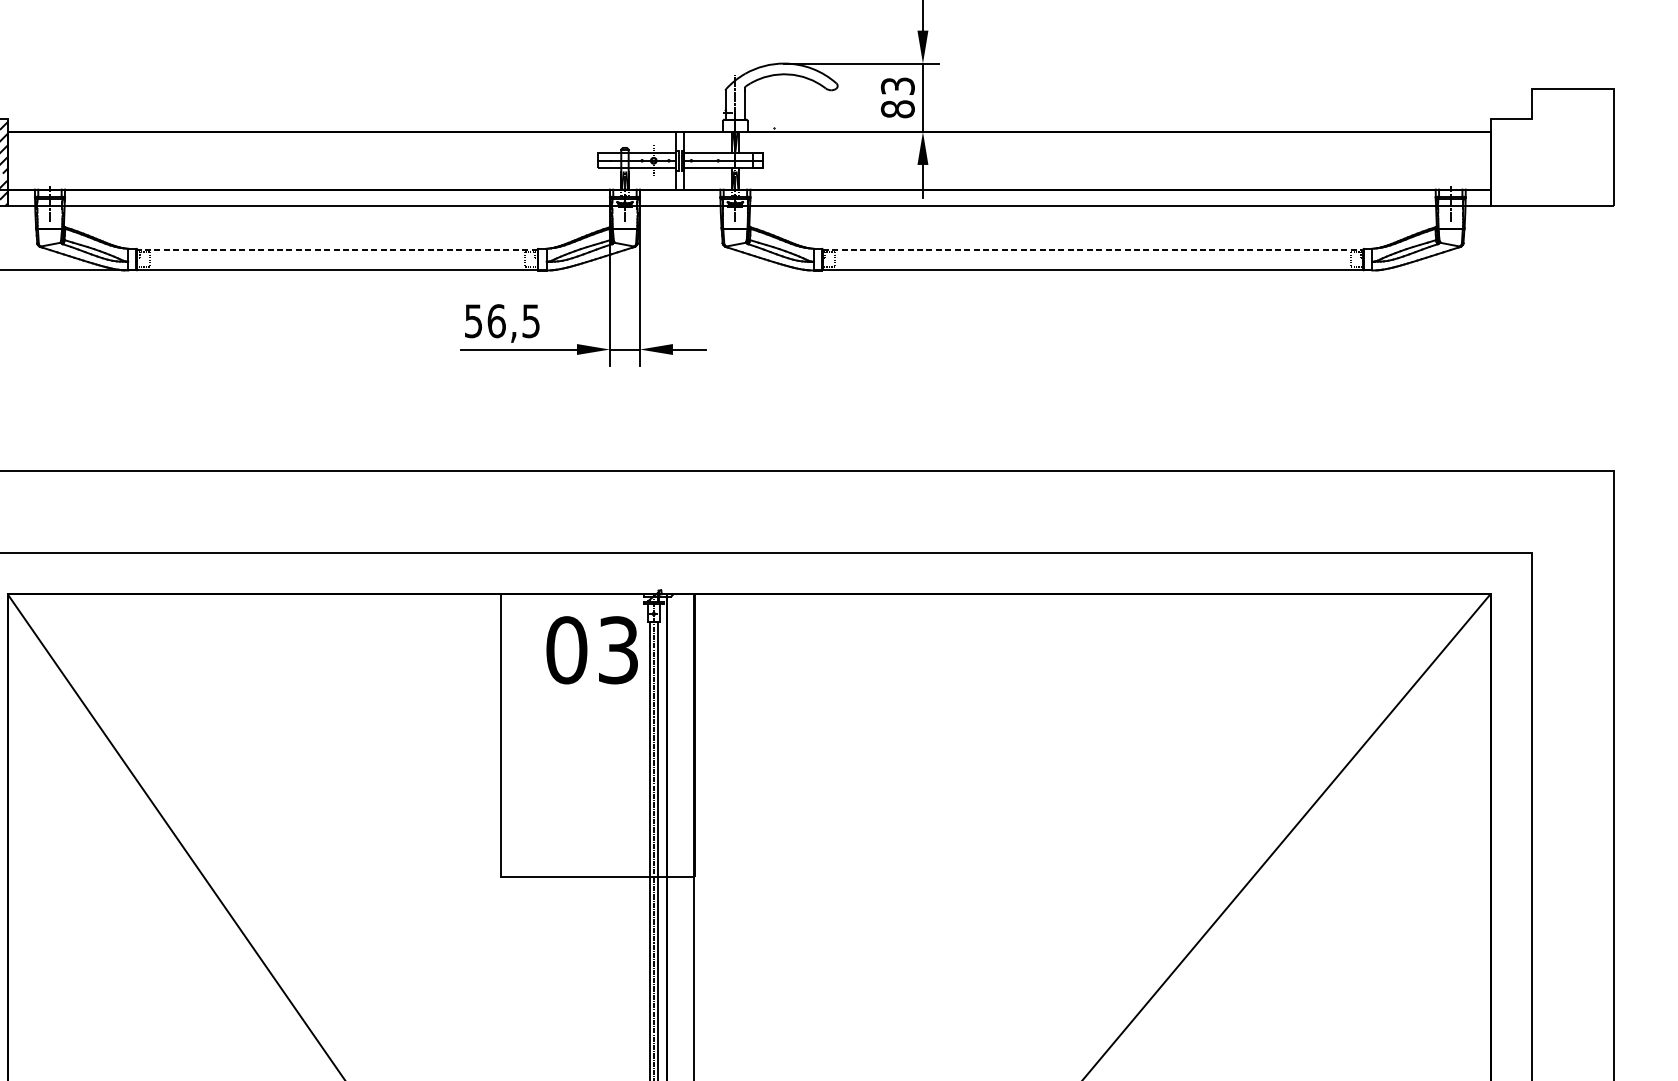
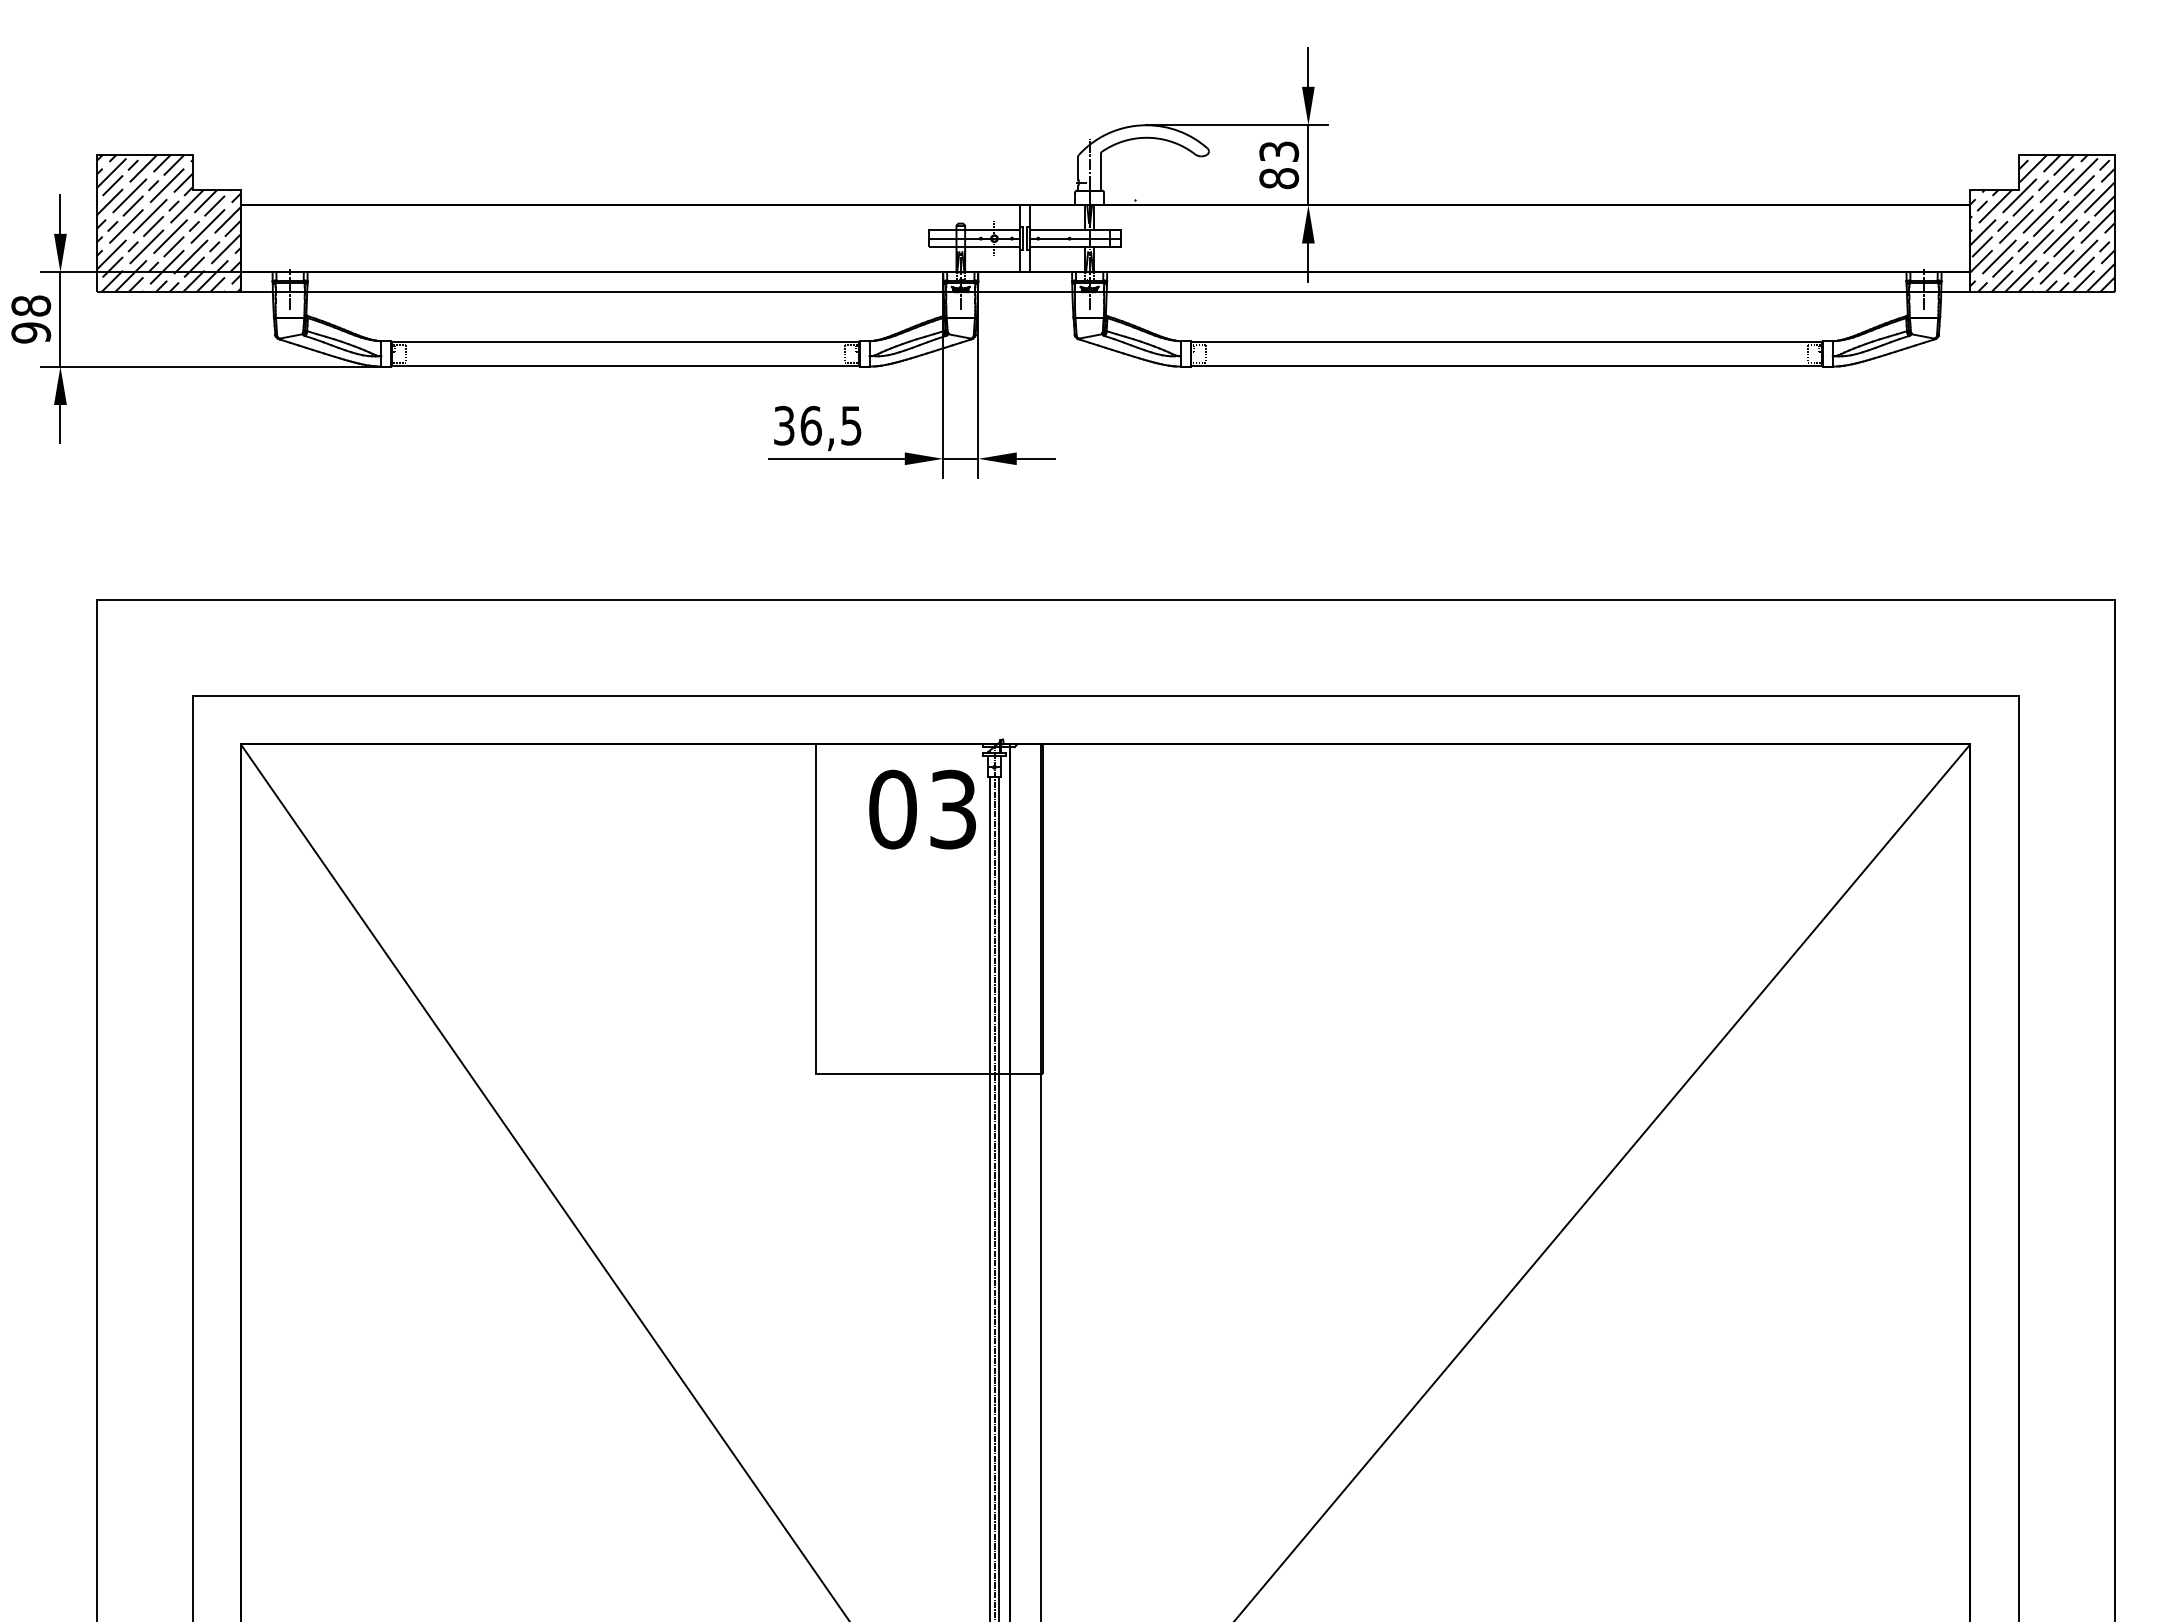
hatch: (1552, 147) -> (2042, 223), added
line: (336, 249) -> (624, 342), dashed -> solid
line: (1093, 249) -> (1507, 342), dashed -> solid
text: (473, 320) -> (784, 424), 56,5 -> 36,5

